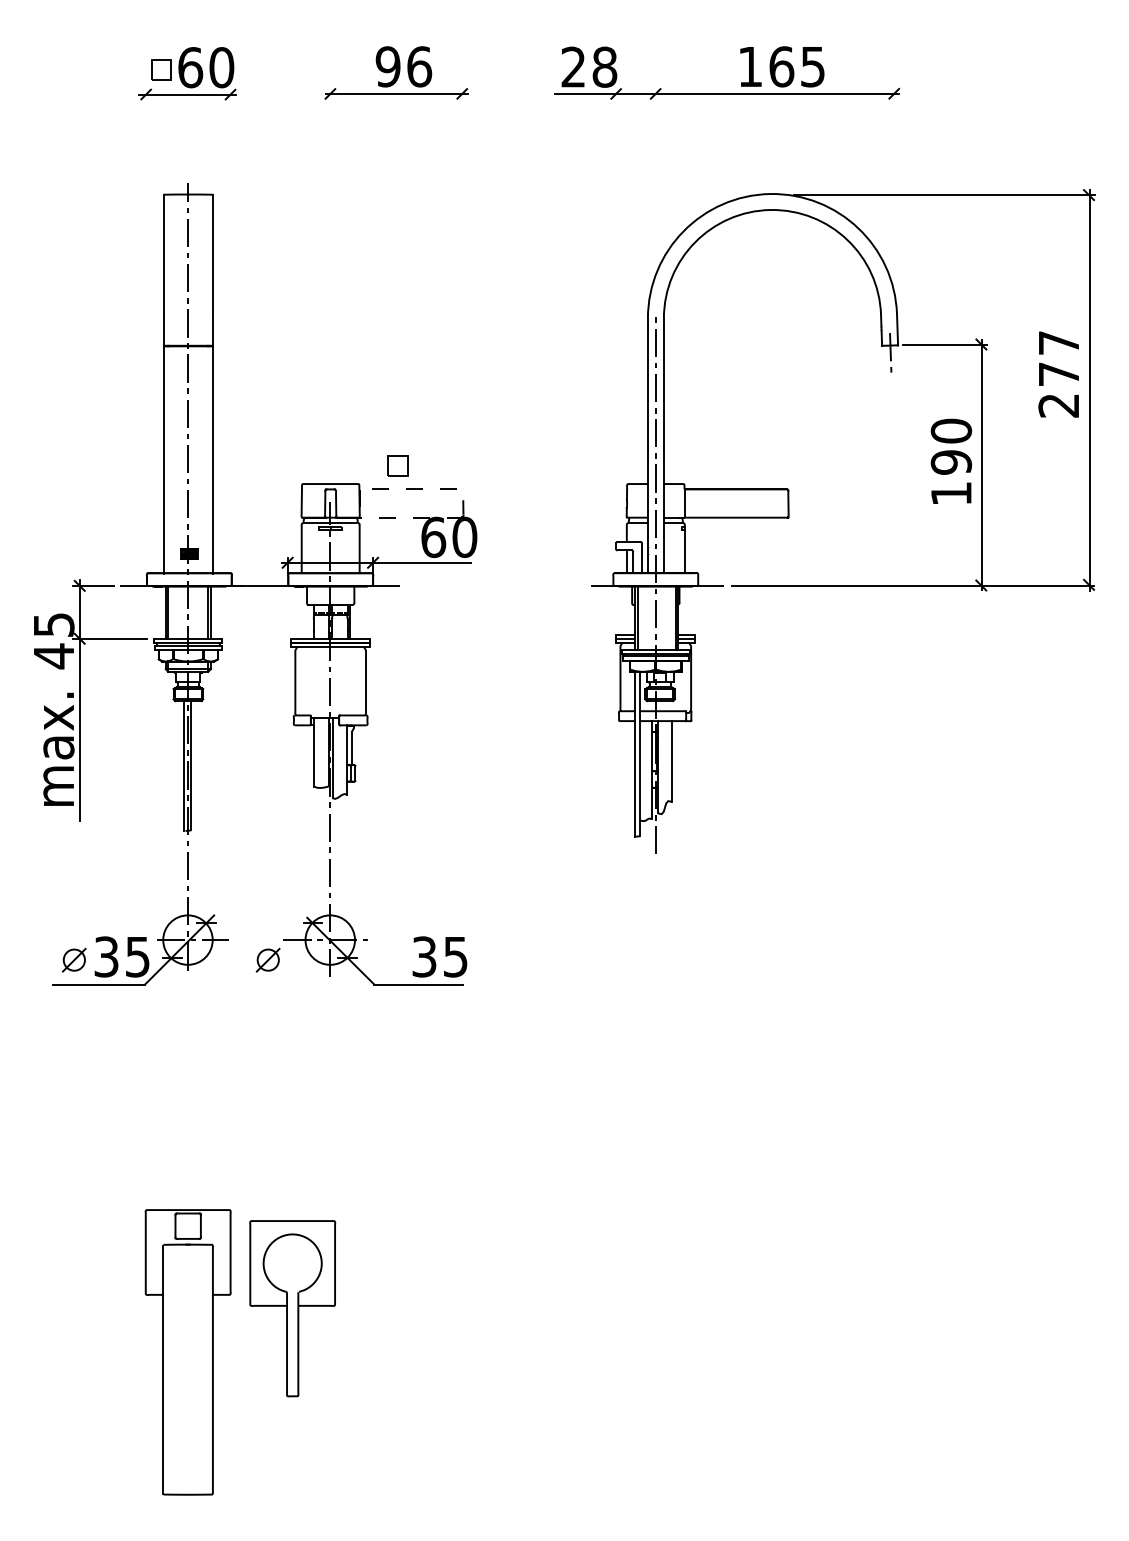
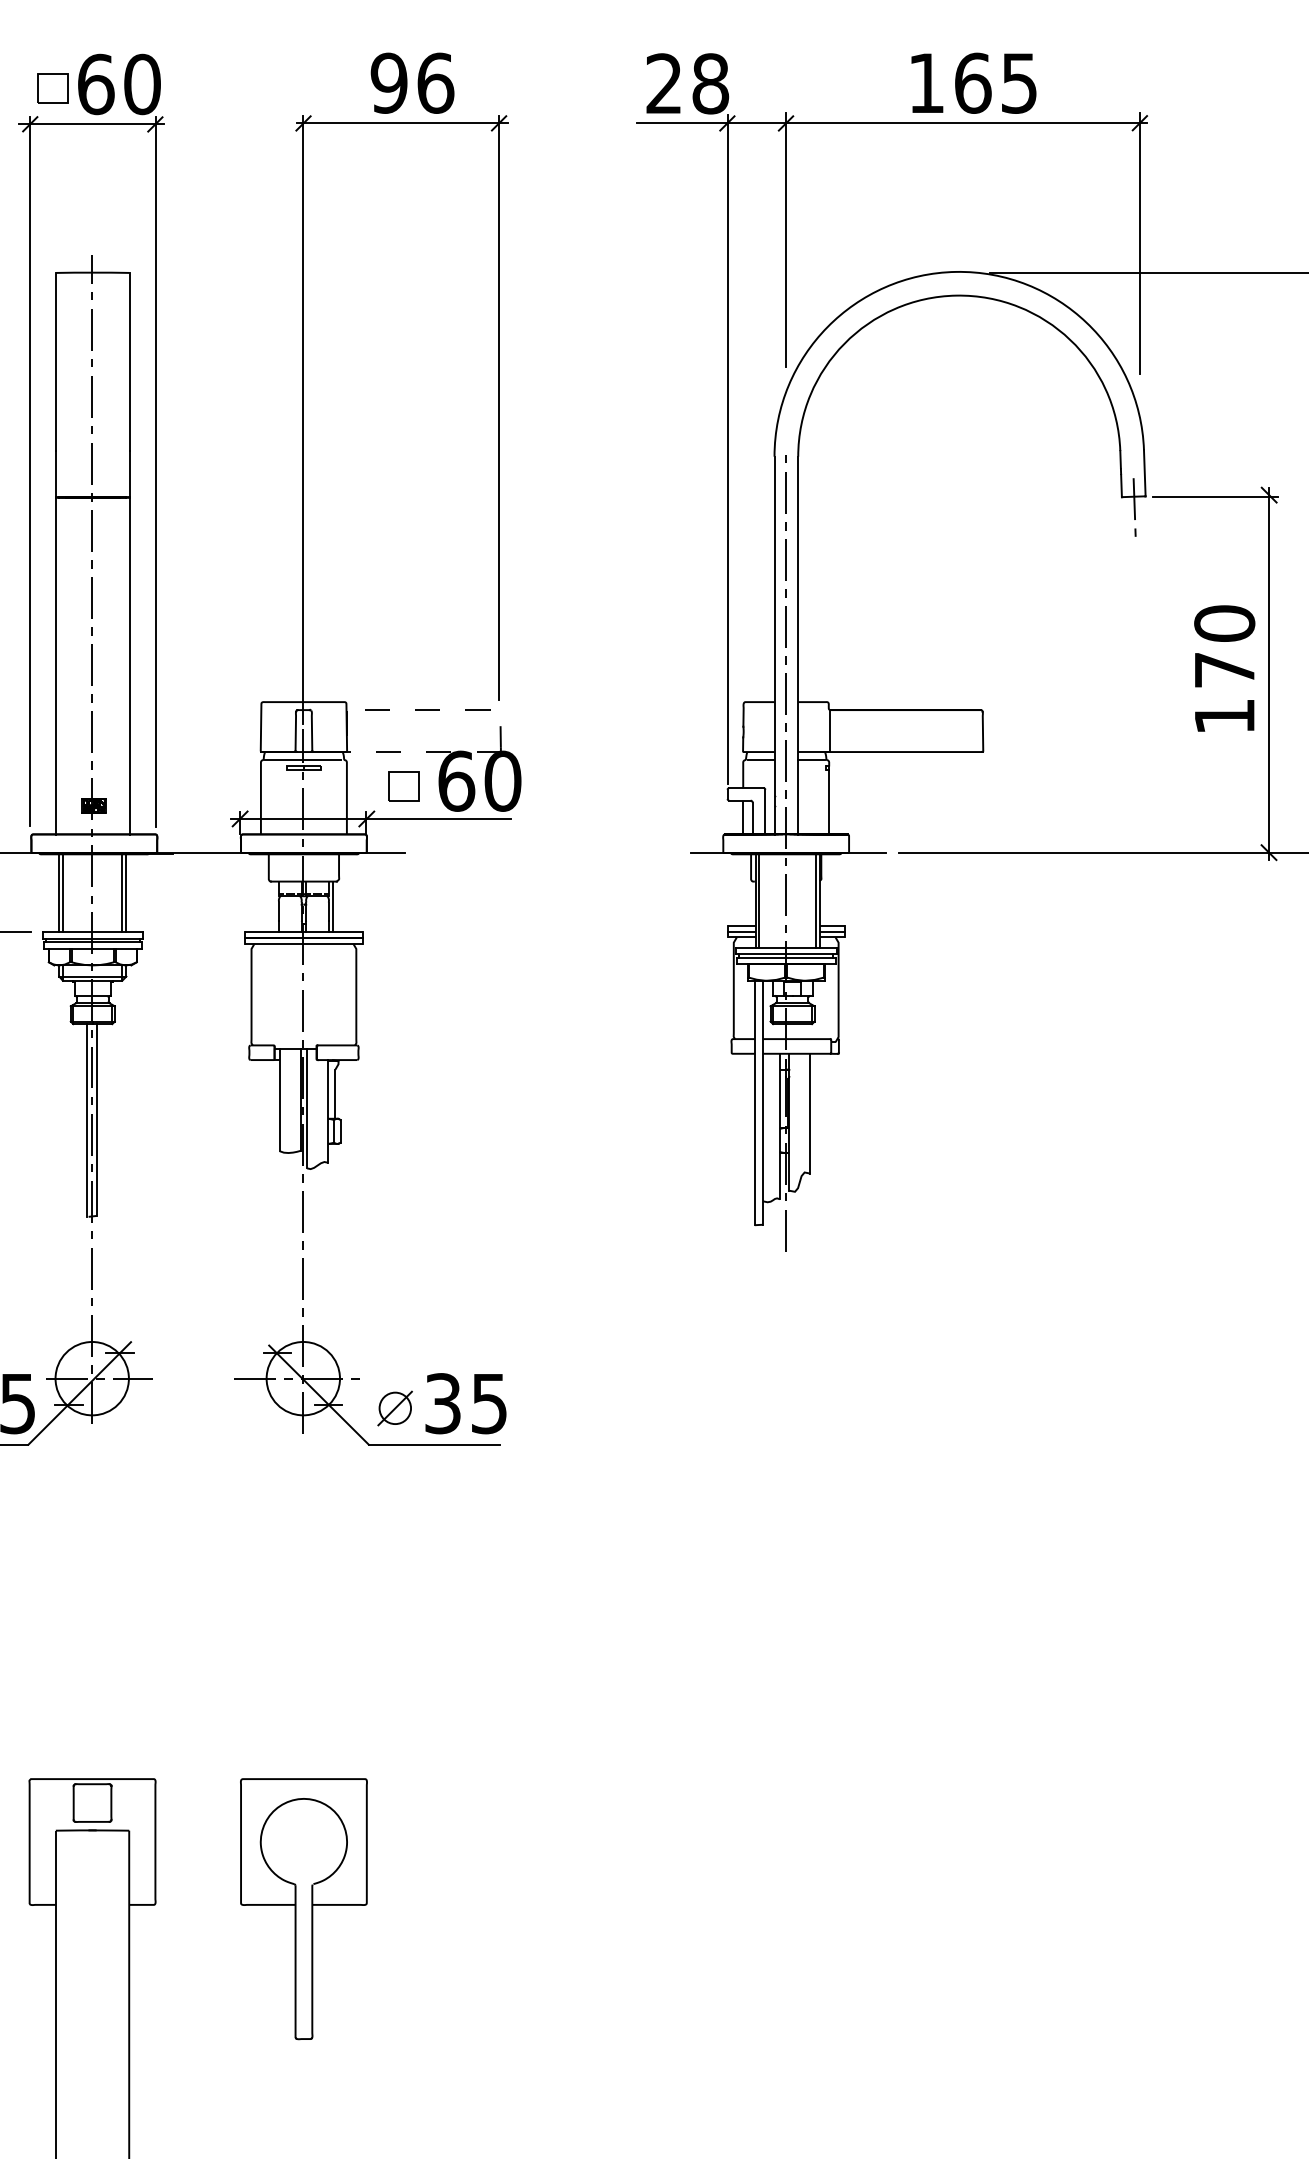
line: (655, 172) -> (785, 239), added
line: (894, 174) -> (1140, 242), added
line: (462, 285) -> (499, 407), added
line: (330, 293) -> (303, 419), added
line: (616, 312) -> (727, 447), added
line: (145, 328) -> (29, 471), added
line: (230, 328) -> (155, 471), added
text: (951, 462) -> (1224, 670), 190 -> 170
part: (397, 465) -> (403, 785), moved
part: (267, 959) -> (394, 1407), moved
part: (292, 1308) -> (303, 1908), moved

